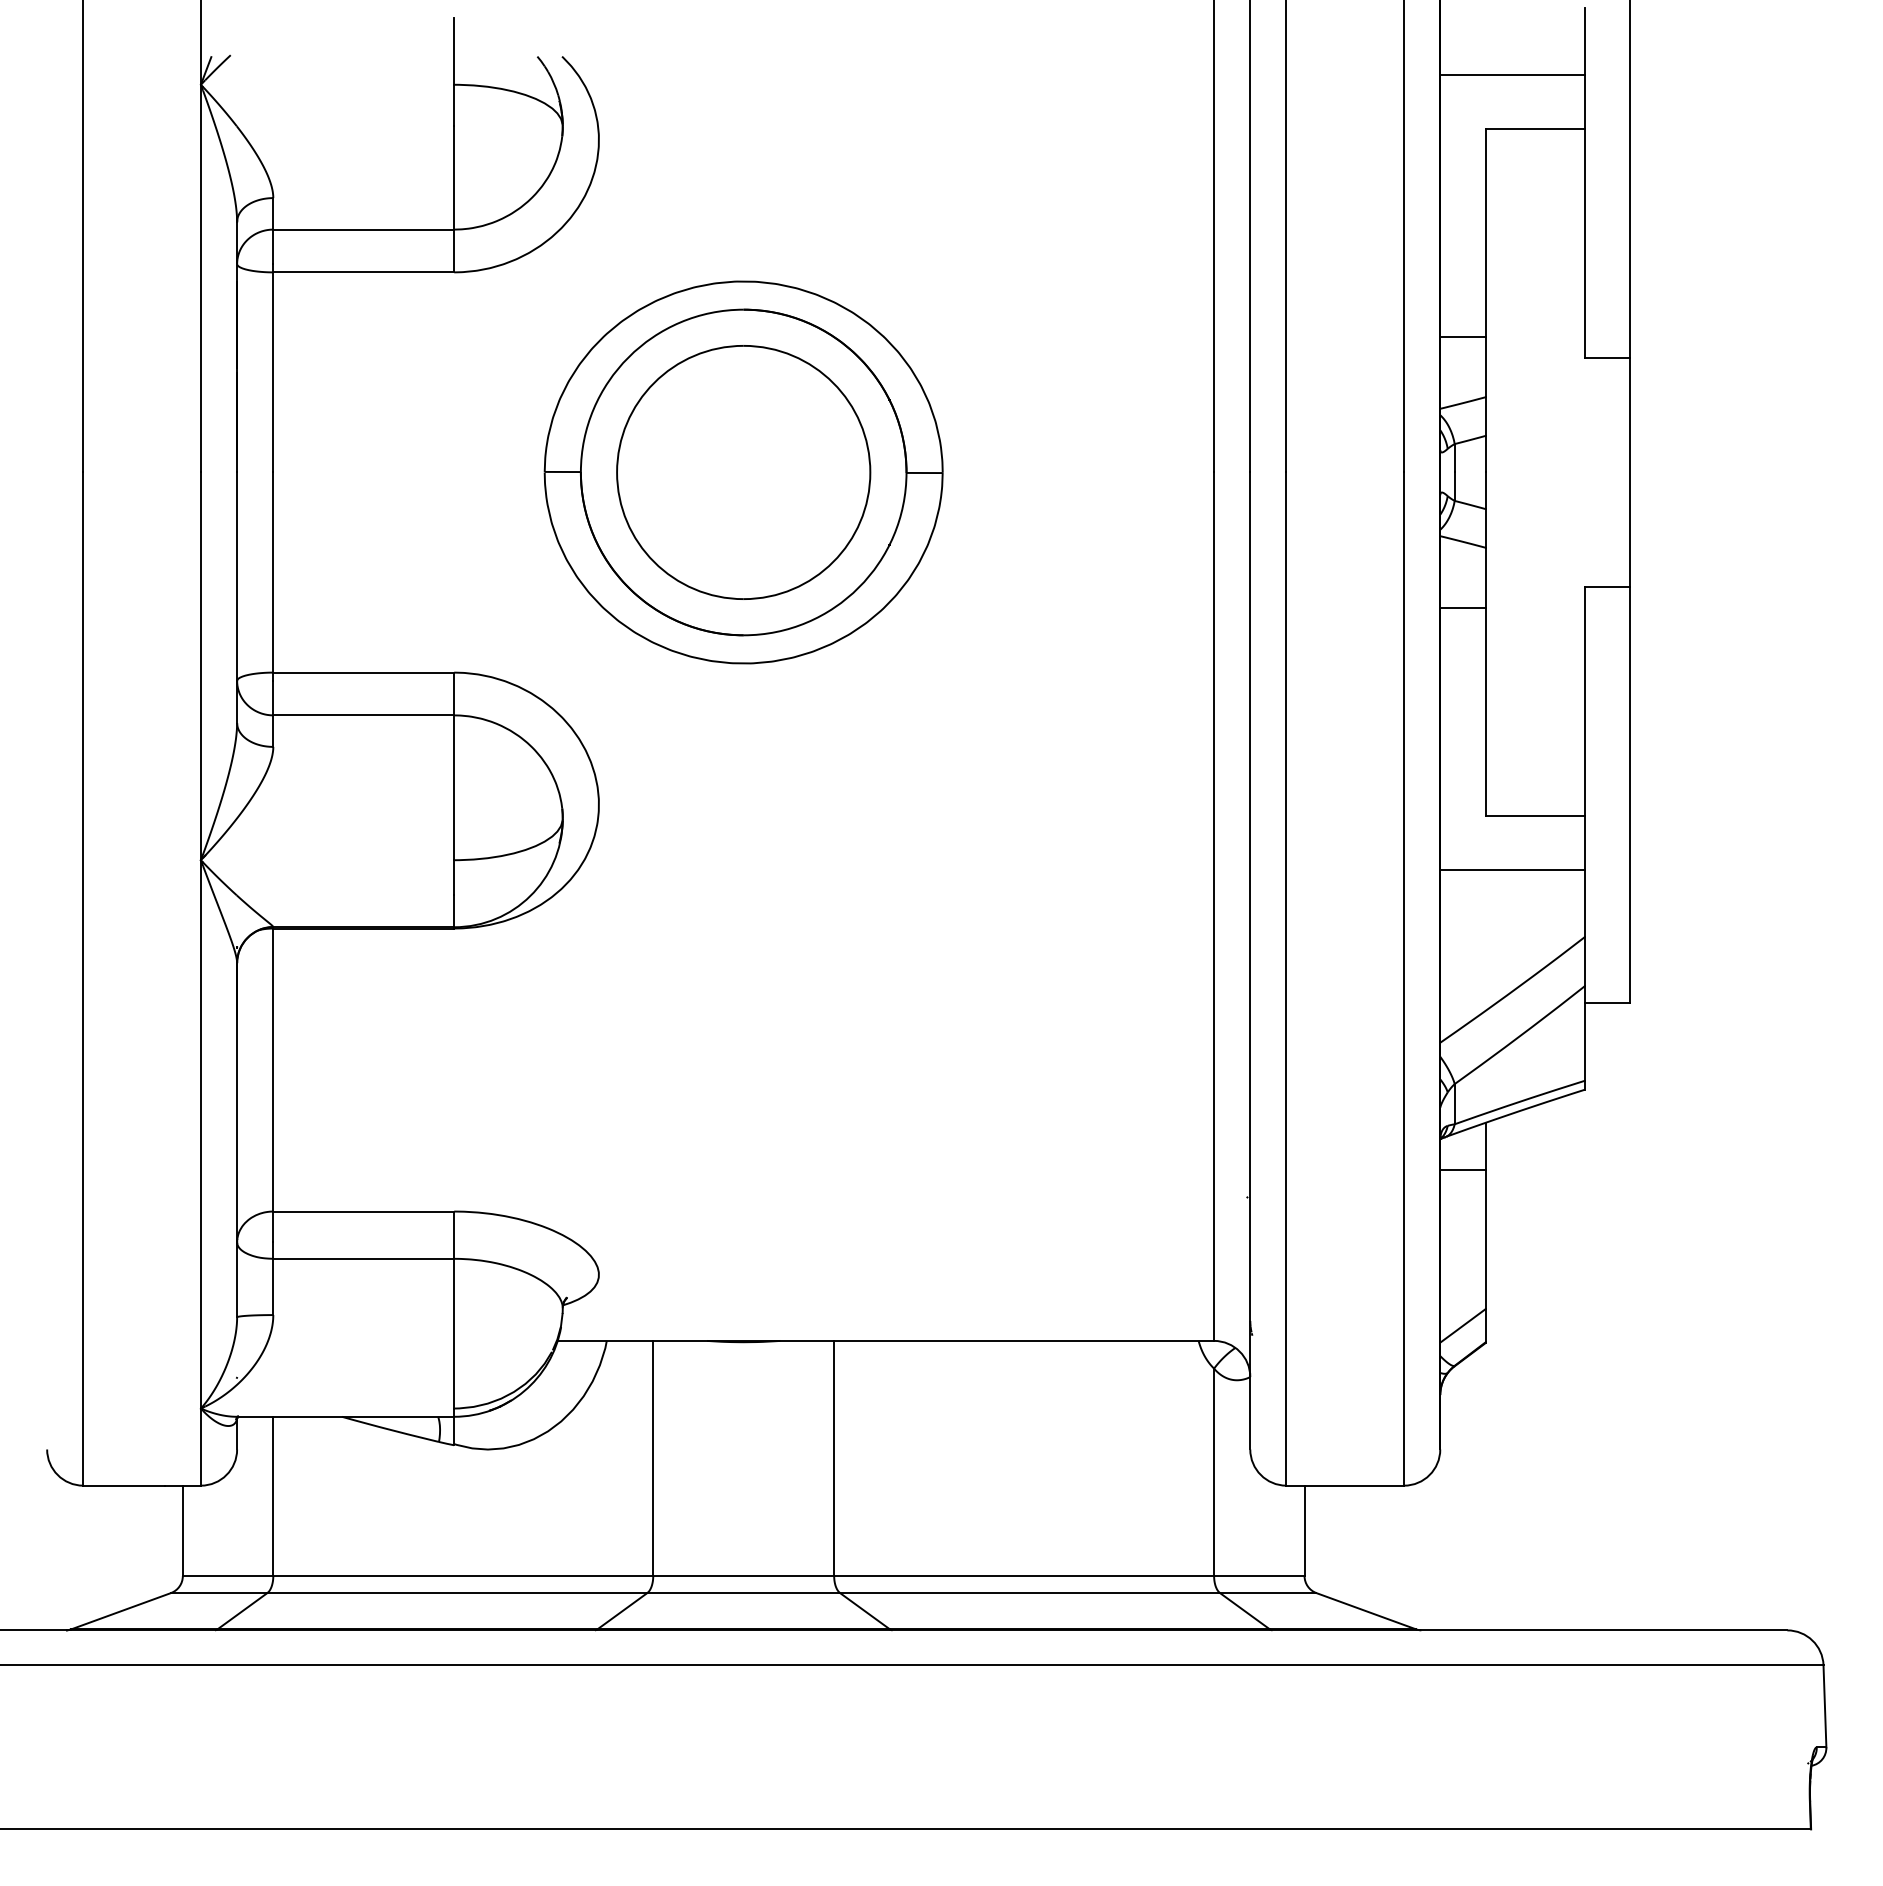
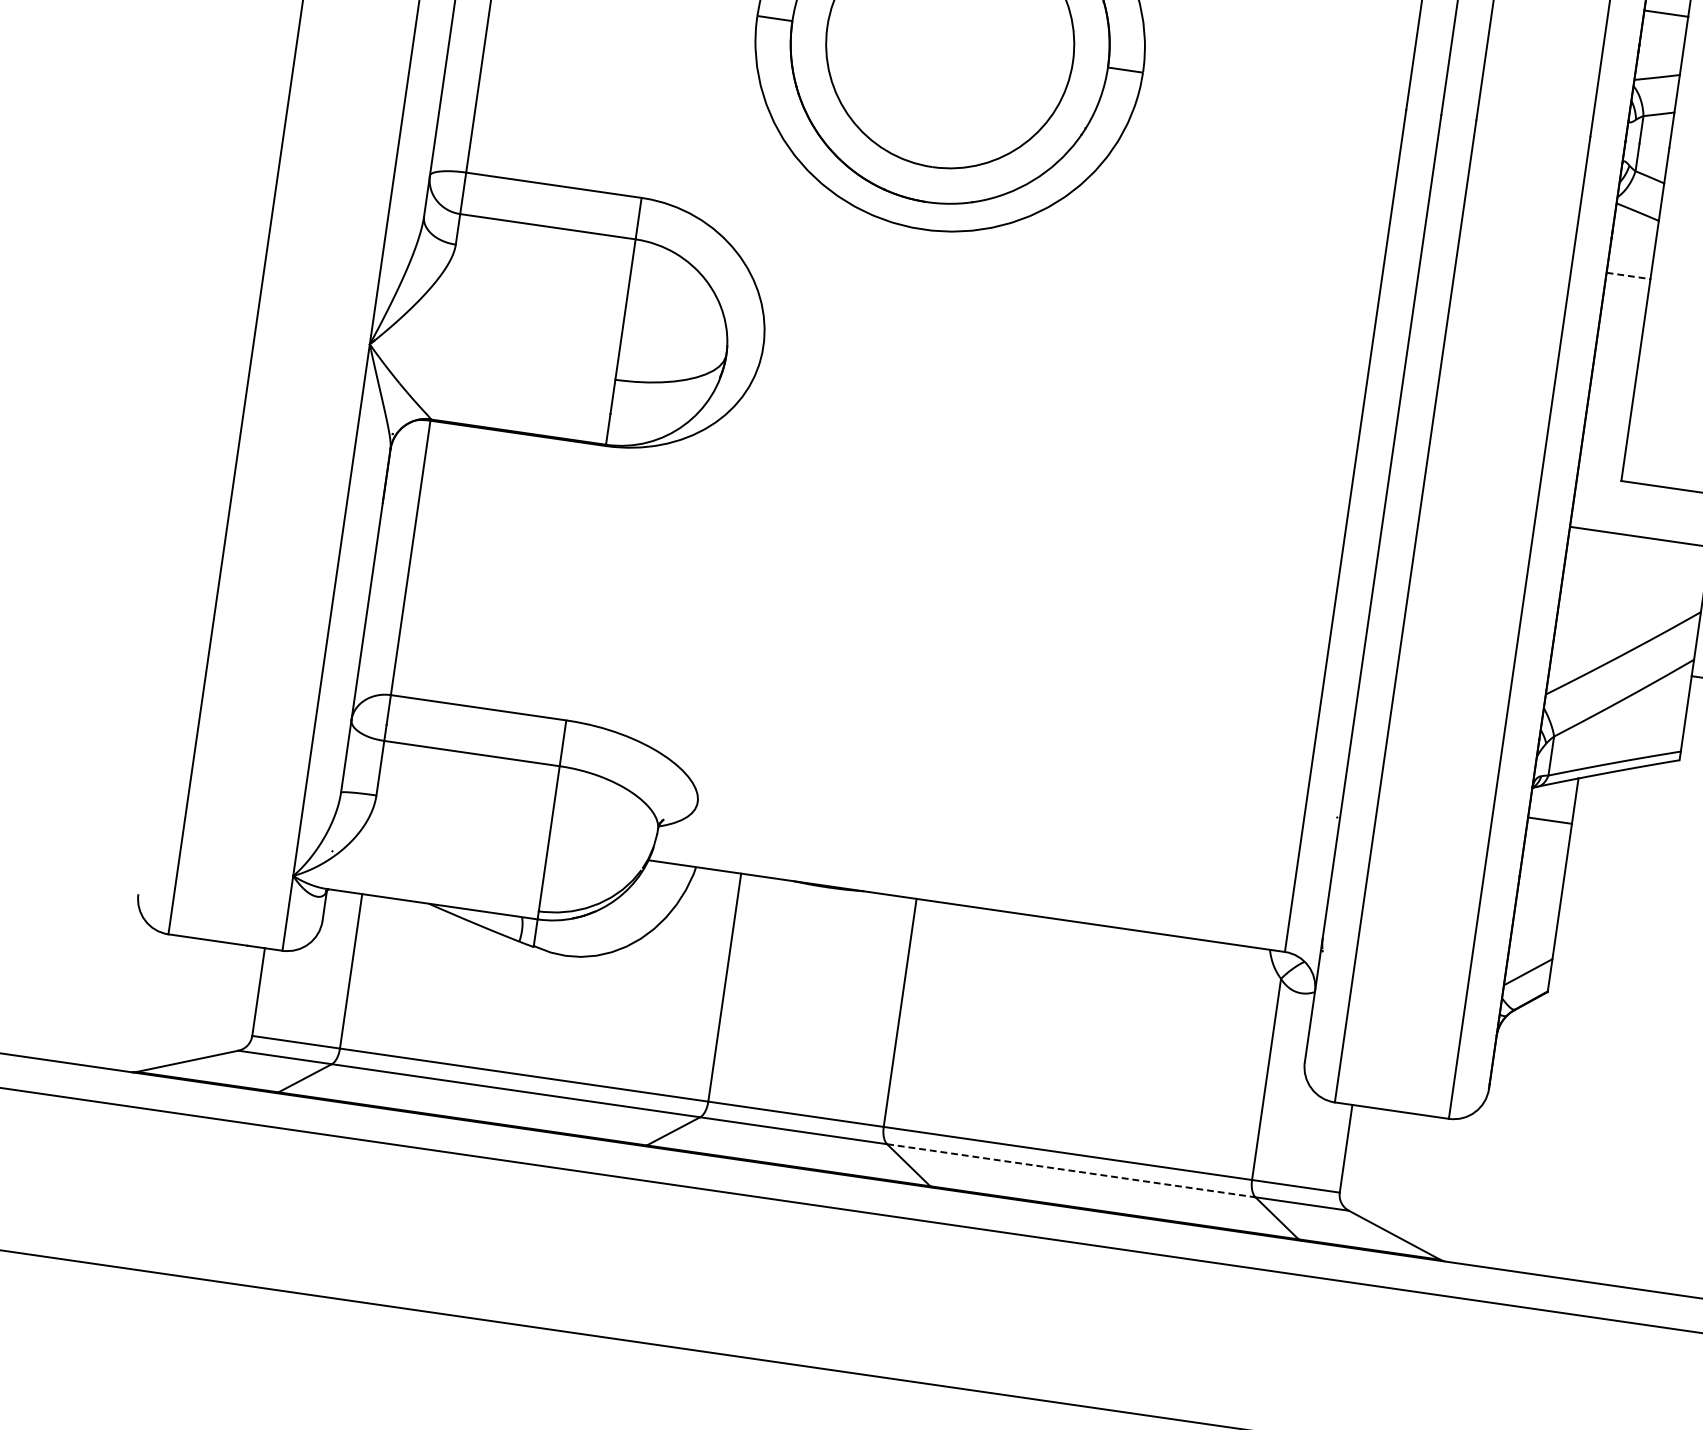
line: (1462, 607) -> (1628, 275), solid -> dashed
line: (1030, 1593) -> (1071, 1171), solid -> dashed

